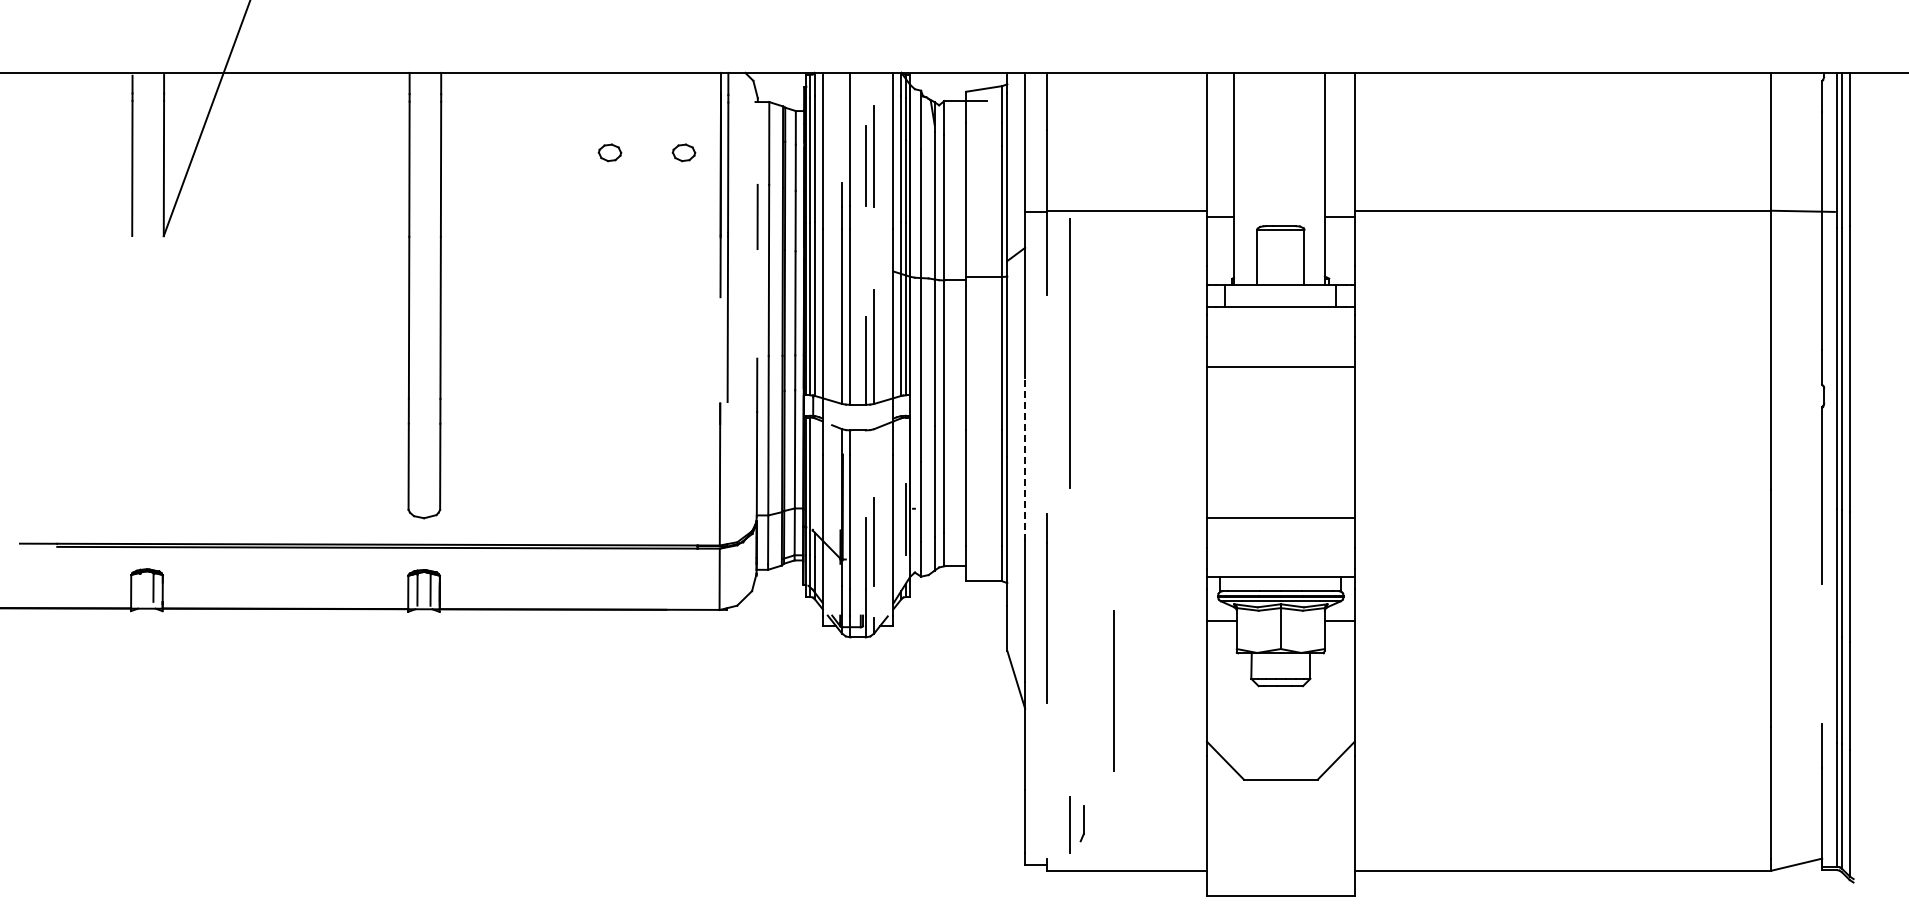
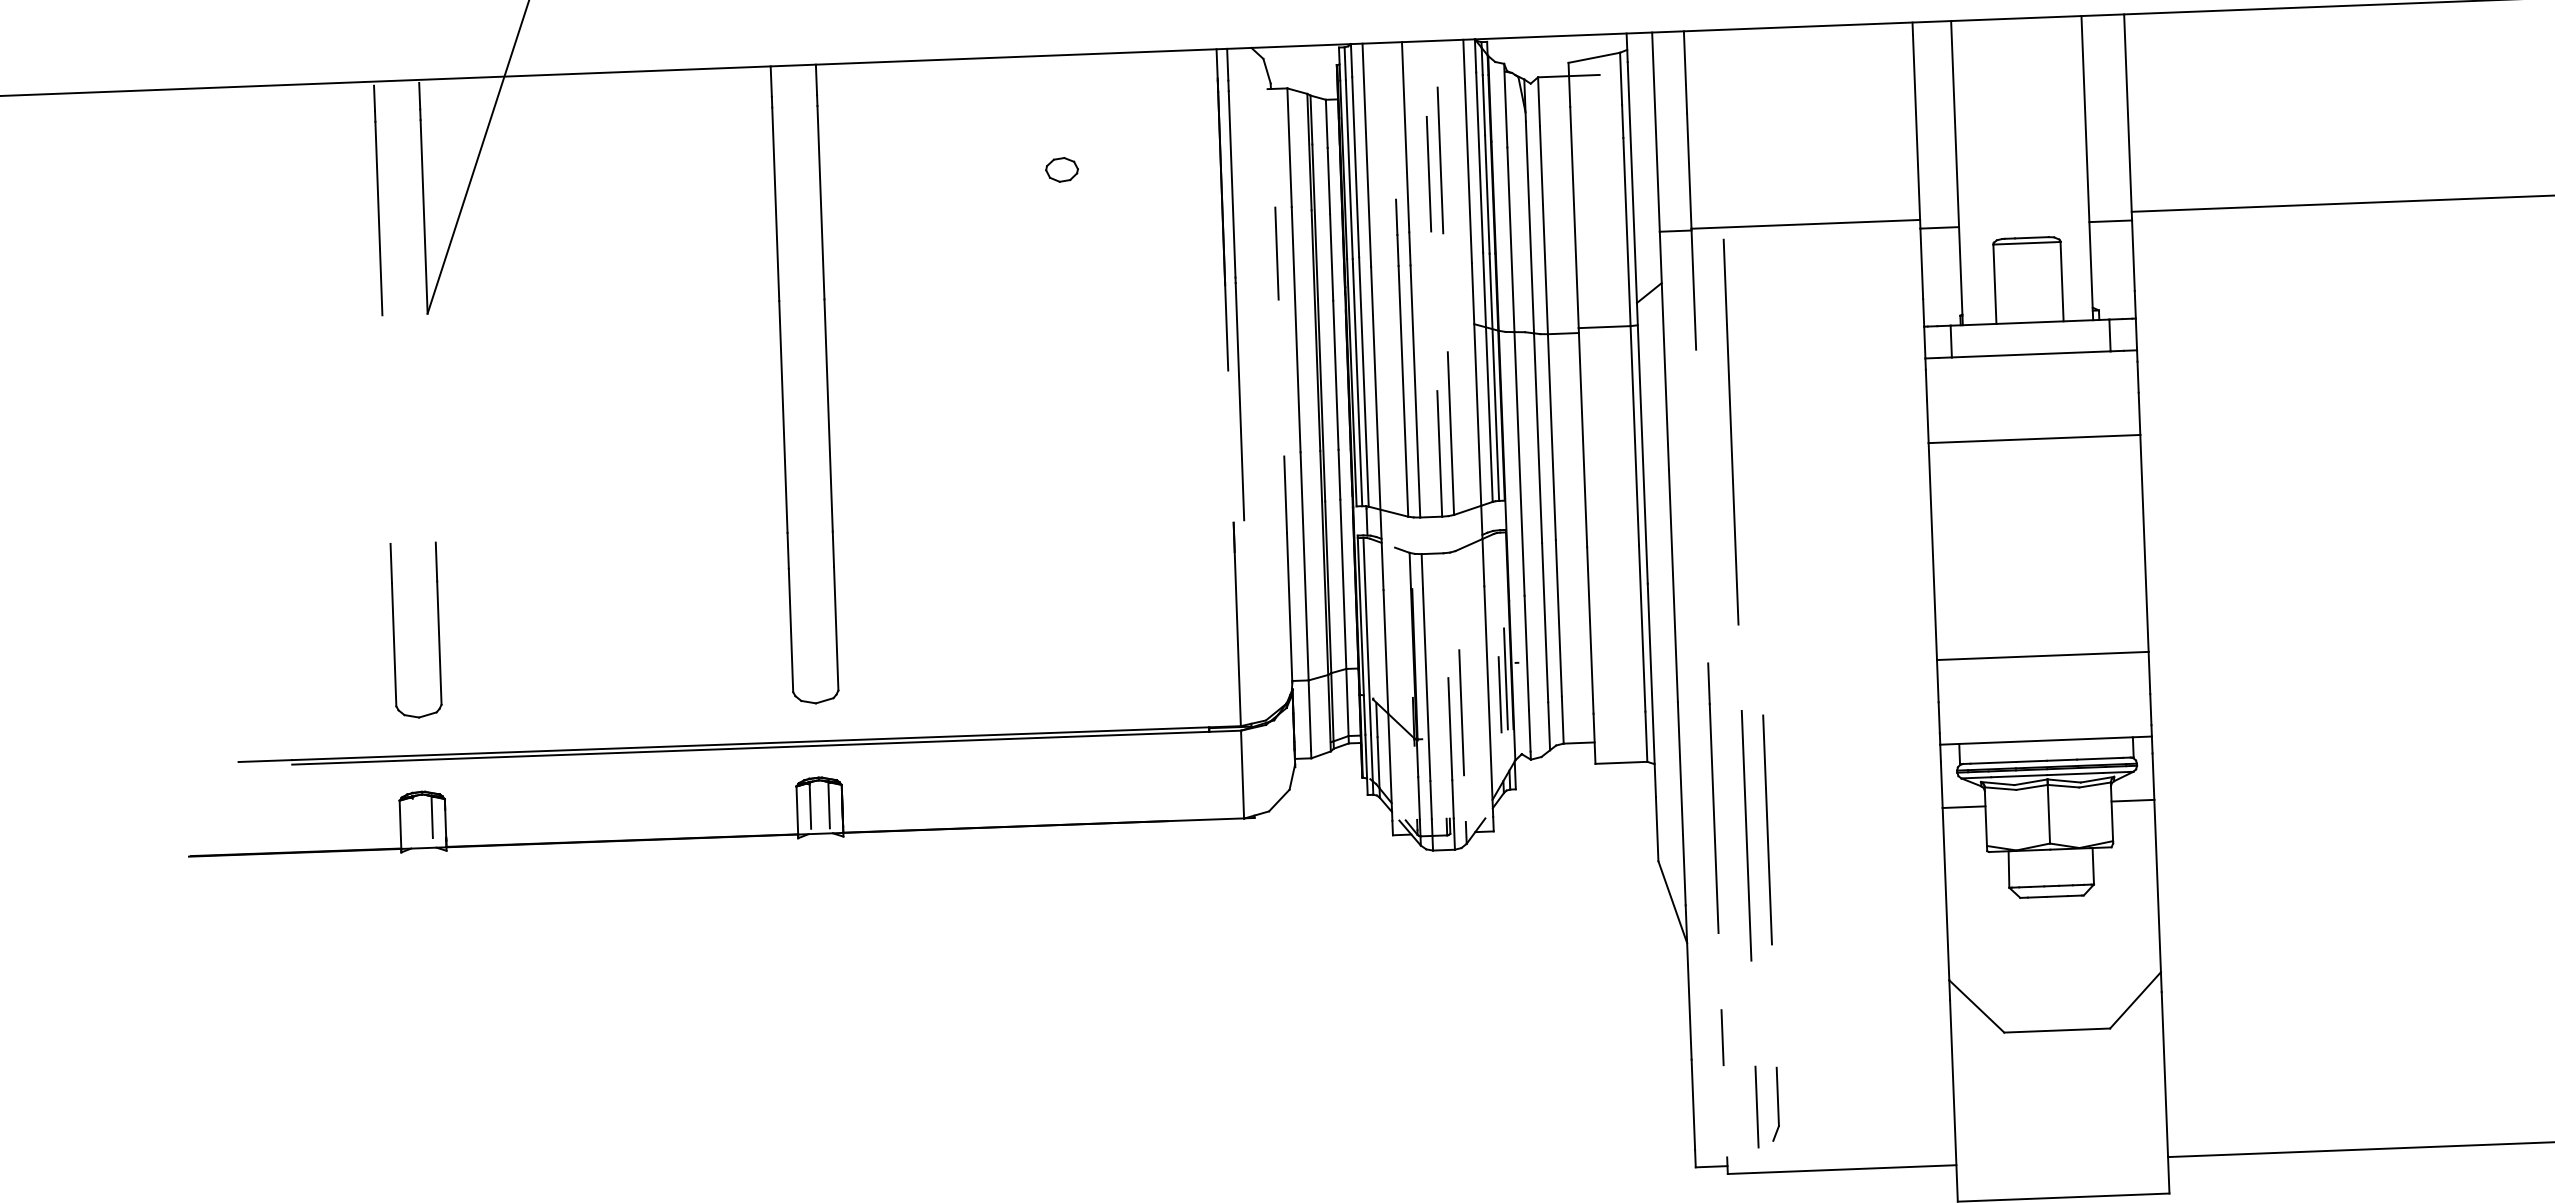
part: (683, 152) -> (1167, 165), removed
part: (132, 456) -> (394, 630), added
line: (1025, 459) -> (1673, 586), dashed -> solid
line: (901, 530) -> (1500, 694), added
line: (1069, 635) -> (1746, 835), added
line: (1113, 690) -> (1766, 829), moved
line: (1047, 775) -> (1722, 1037), added
part: (1082, 823) -> (1775, 1104), size x1.43

